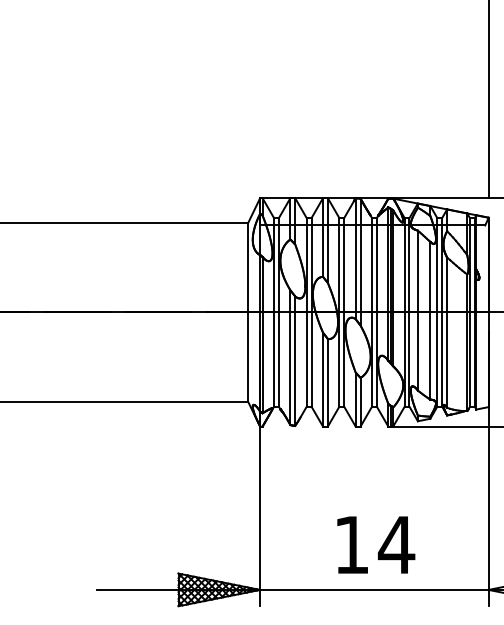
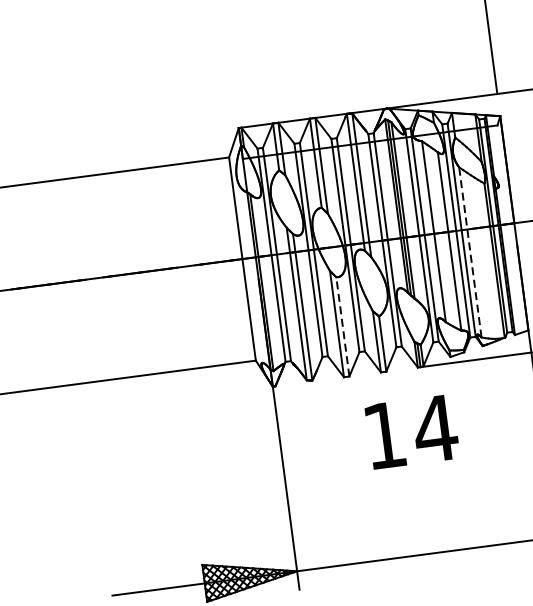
line: (447, 332) -> (470, 252), solid -> dashed
line: (327, 382) -> (342, 326), solid -> dashed
text: (376, 544) -> (412, 431), moved

